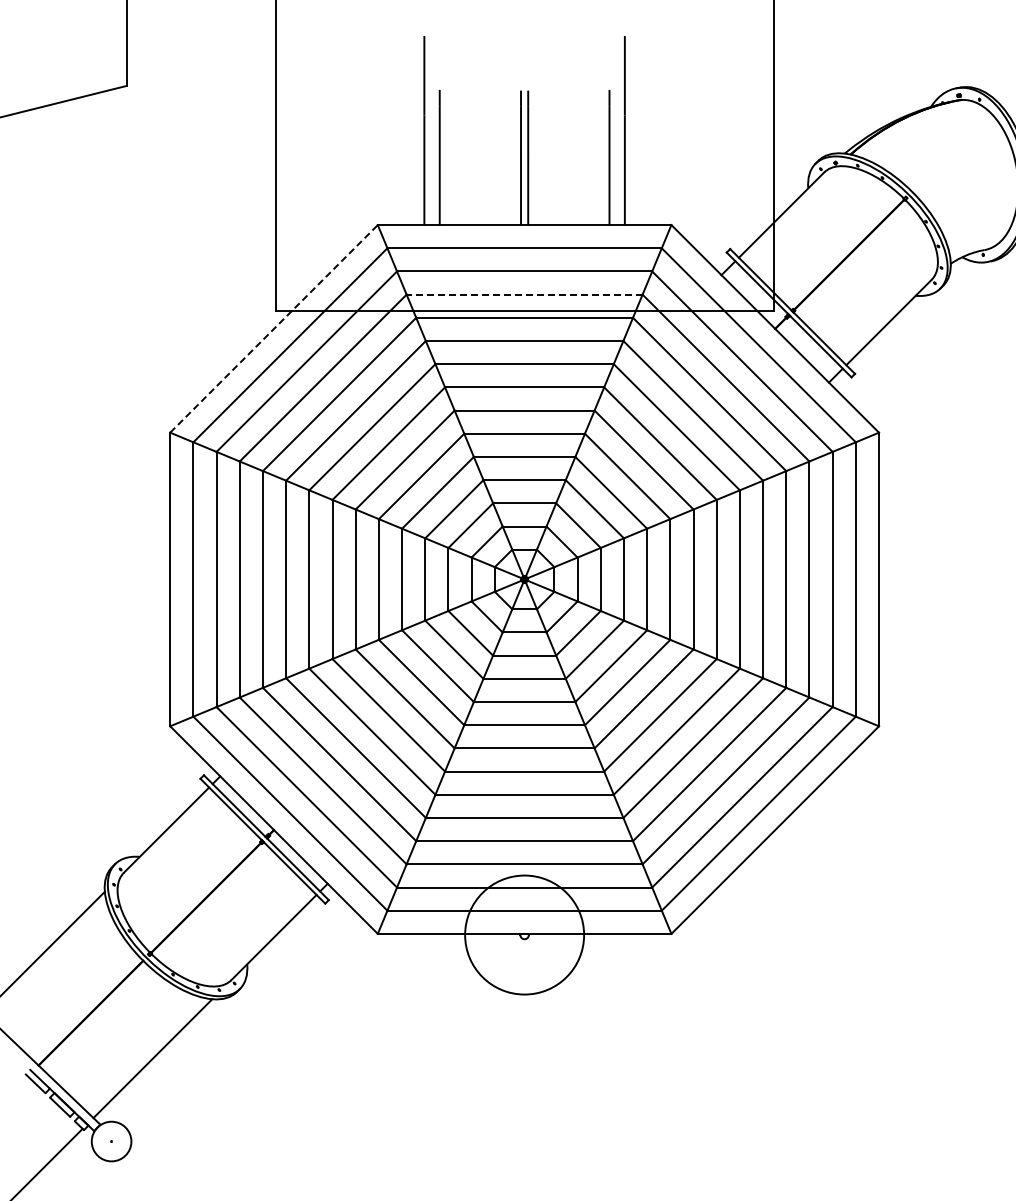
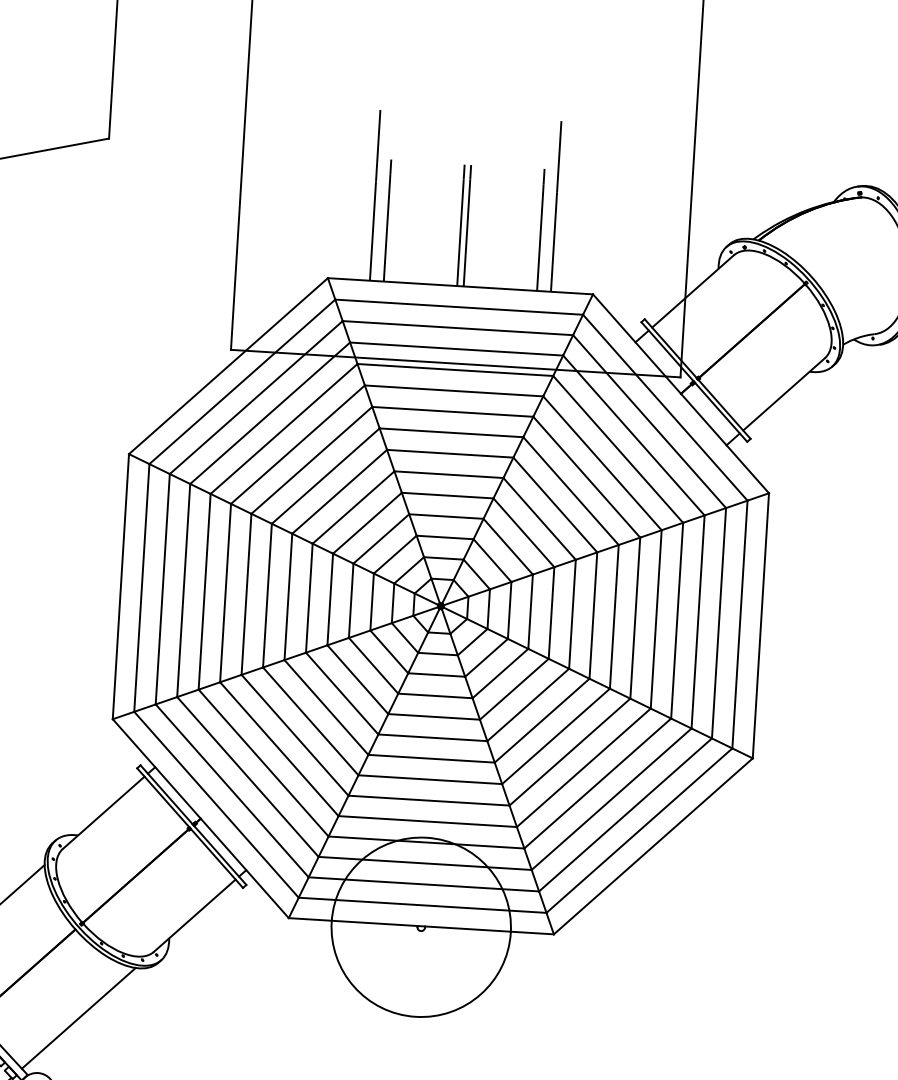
line: (524, 294) -> (456, 348), dashed -> solid
line: (274, 328) -> (228, 365), dashed -> solid
circle: (524, 934) -> (421, 926), size x1.67

